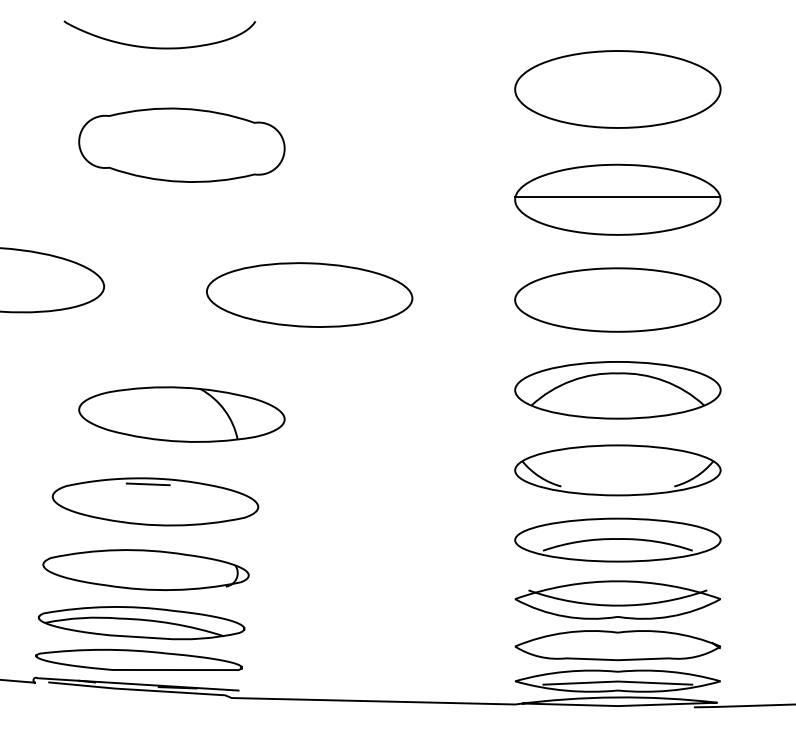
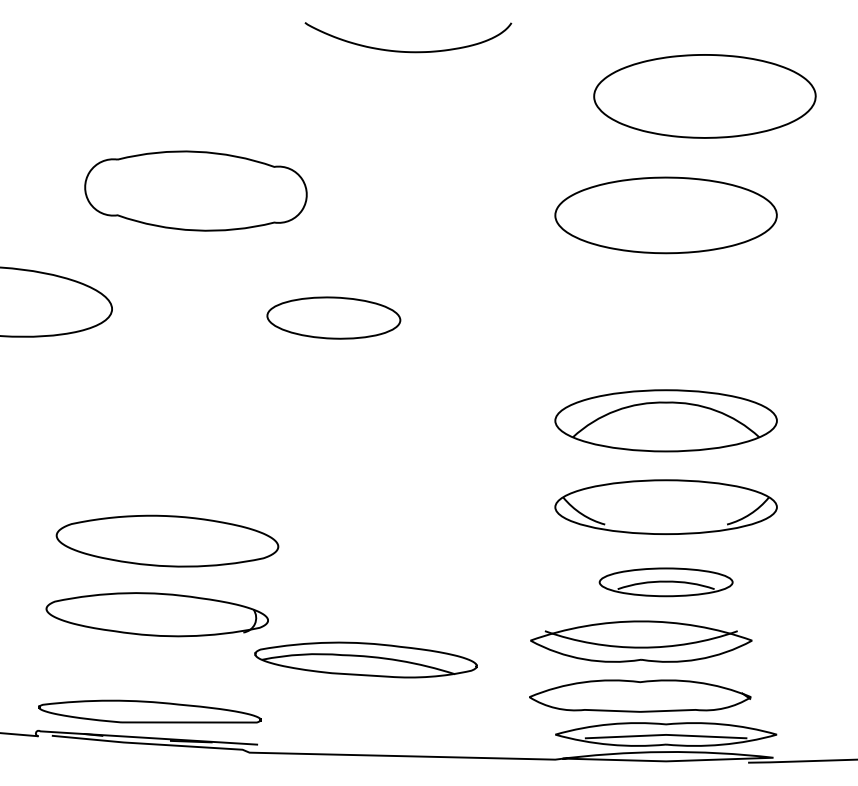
curve: (159, 47) -> (407, 51), moved
part: (617, 89) -> (704, 96), moved
part: (181, 144) -> (195, 190), moved
line: (617, 197) -> (665, 212), removed
part: (309, 294) -> (333, 317), size x0.6
part: (617, 299) -> (665, 322), removed
part: (181, 414) -> (195, 446), removed
line: (147, 484) -> (158, 522), removed
part: (617, 539) -> (665, 581), size x0.6
part: (617, 599) -> (640, 641), moved
part: (141, 623) -> (365, 660), moved
part: (617, 645) -> (639, 696), moved

